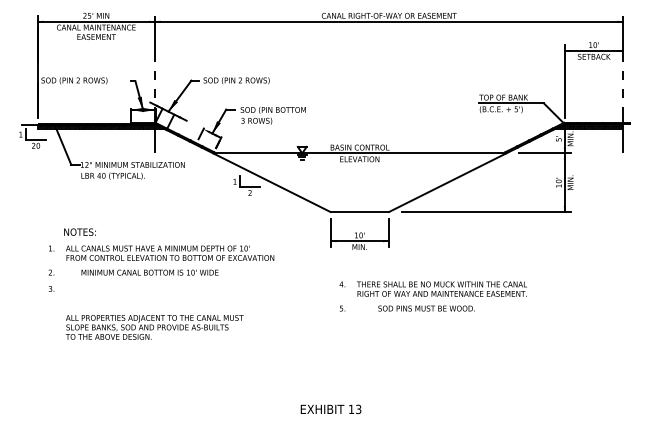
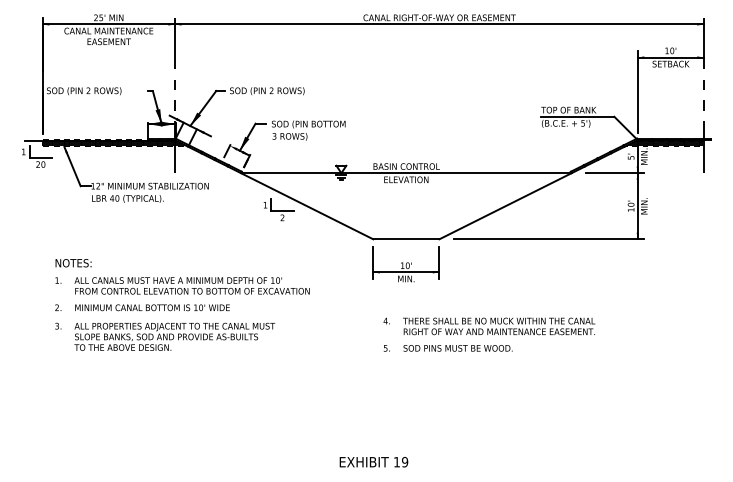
text: (79, 231) -> (72, 262), moved
text: (149, 272) -> (151, 307), moved
text: (426, 308) -> (457, 348), moved
text: (154, 327) -> (174, 336), moved
text: (358, 408) -> (404, 461), 13 -> 19

